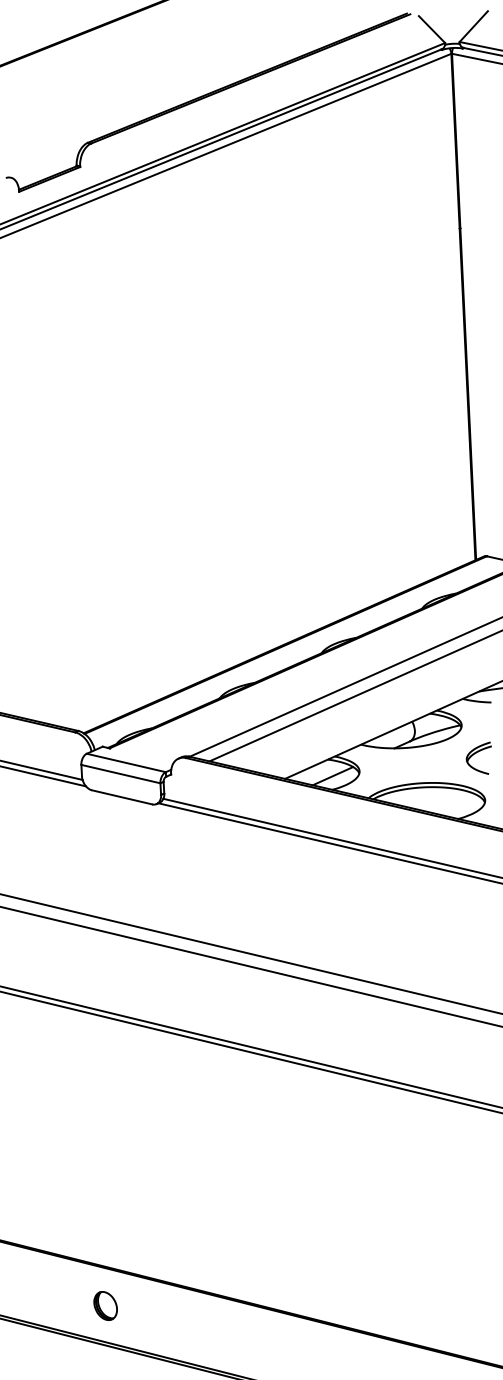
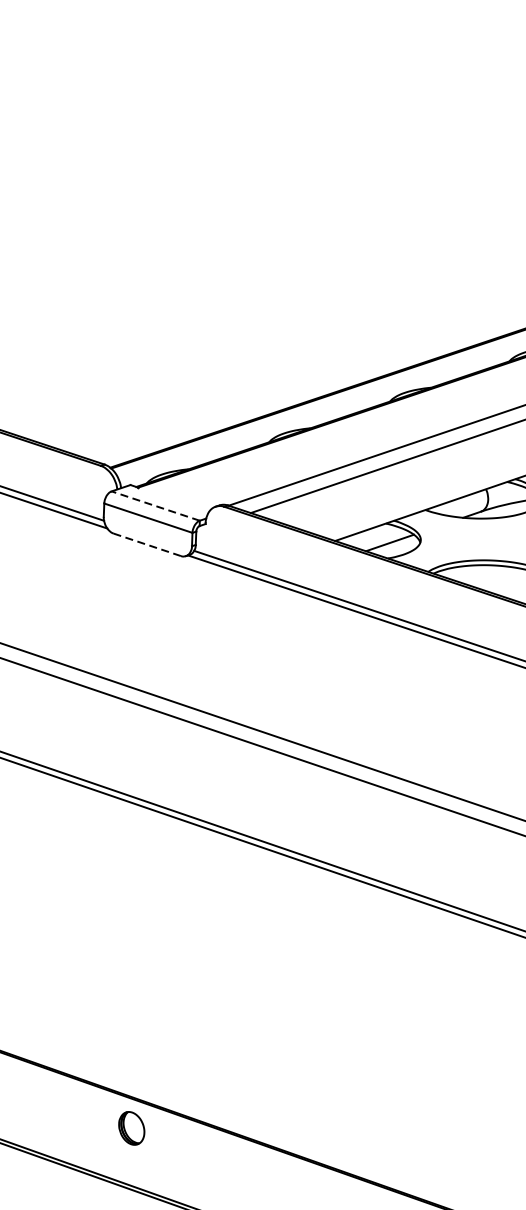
line: (126, 762) -> (155, 505), solid -> dashed
line: (122, 797) -> (147, 545), solid -> dashed
part: (105, 1305) -> (131, 1127), moved

